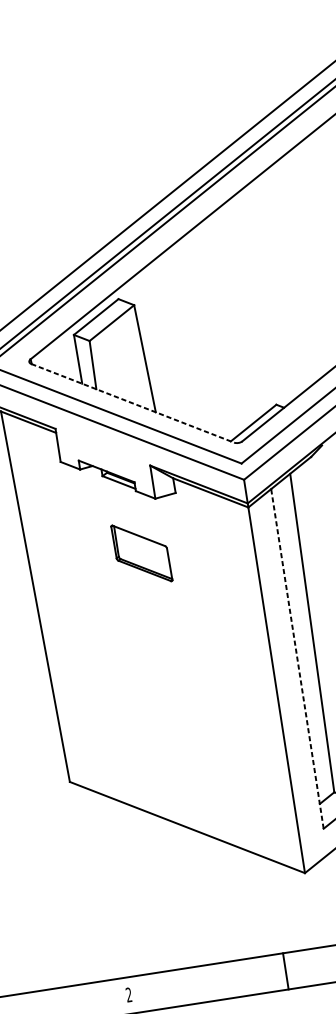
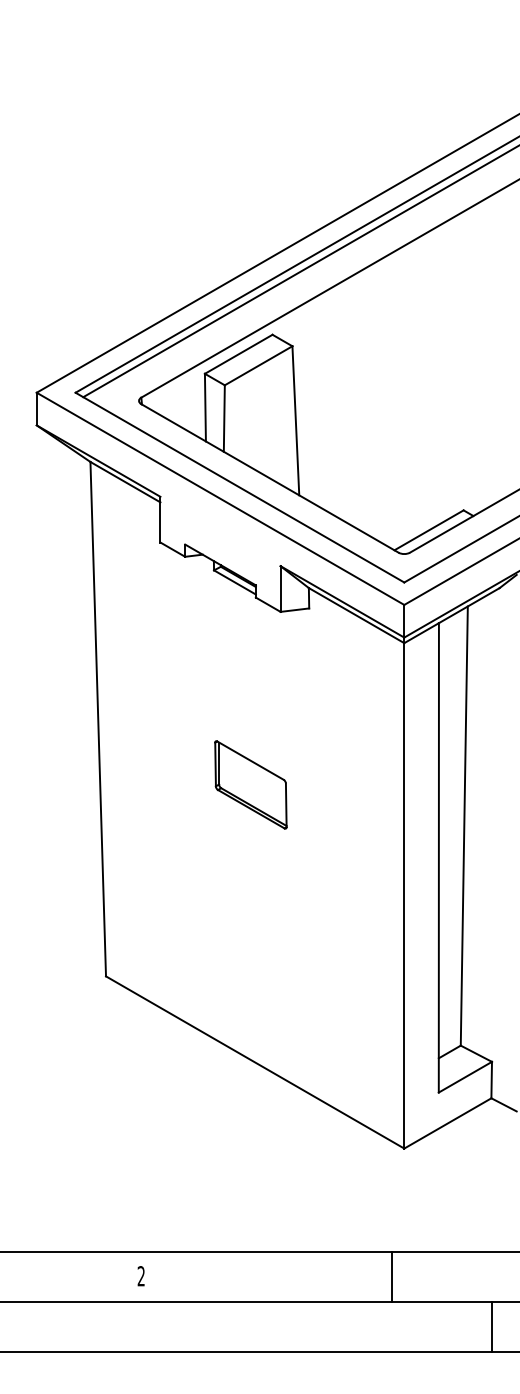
line: (133, 403) -> (270, 478), dashed -> solid
part: (141, 553) -> (250, 784), moved
line: (297, 658) -> (438, 857), dashed -> solid
line: (285, 971) -> (391, 1277), moved

